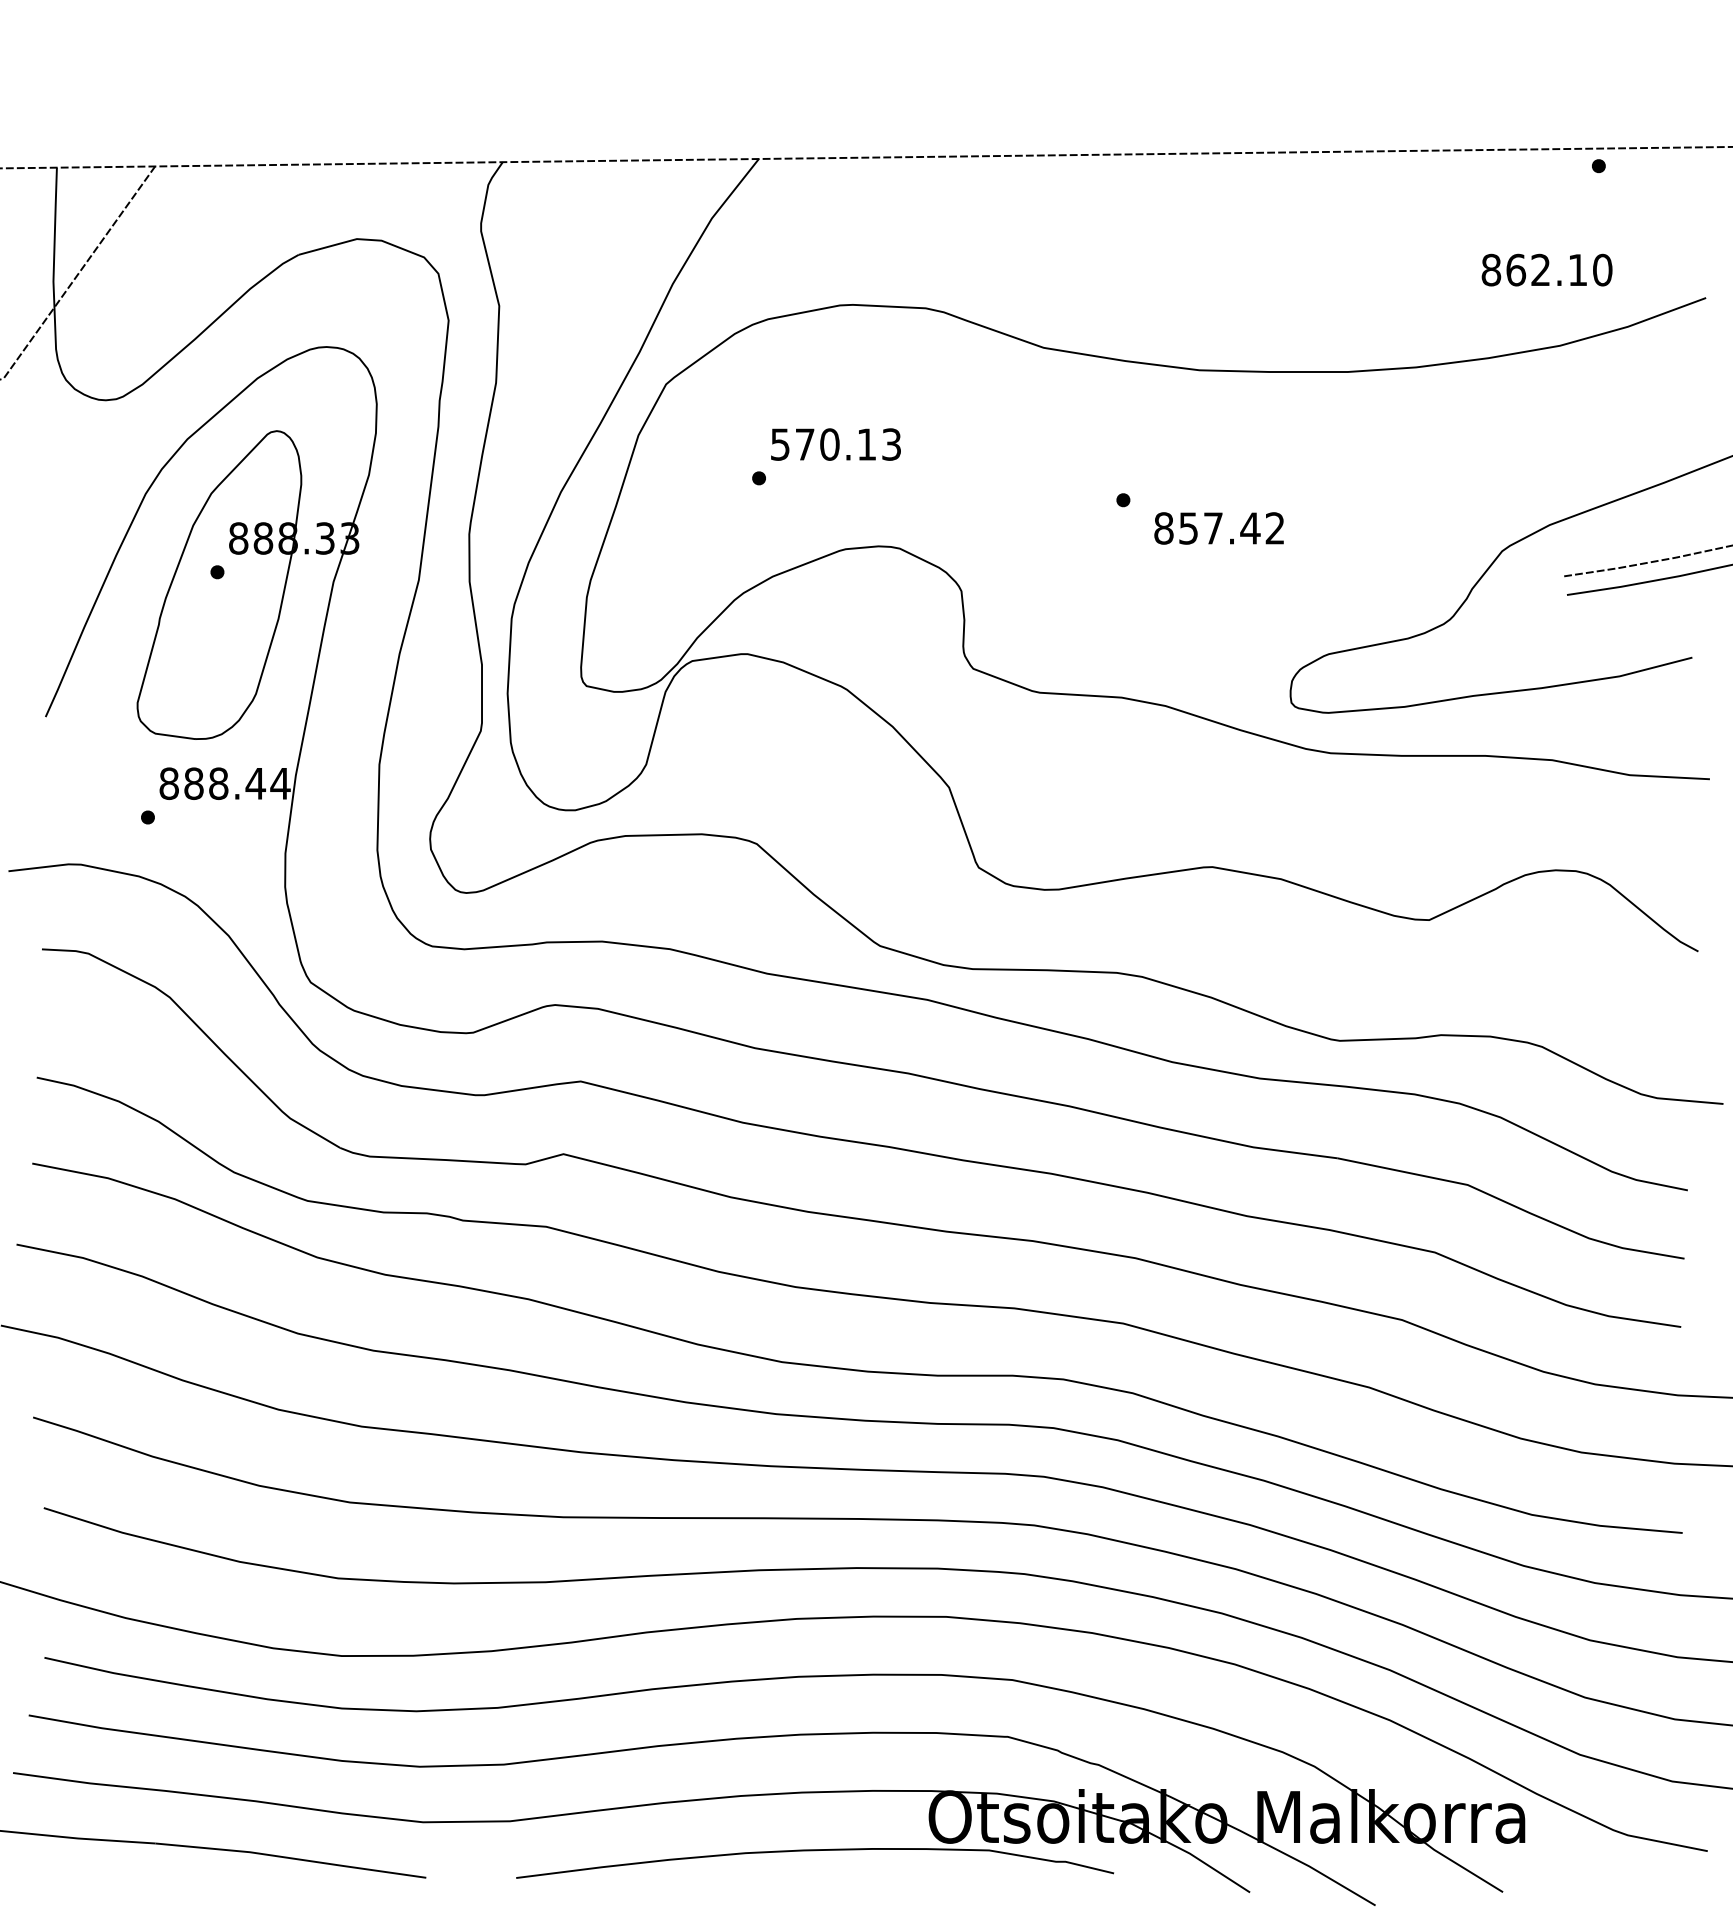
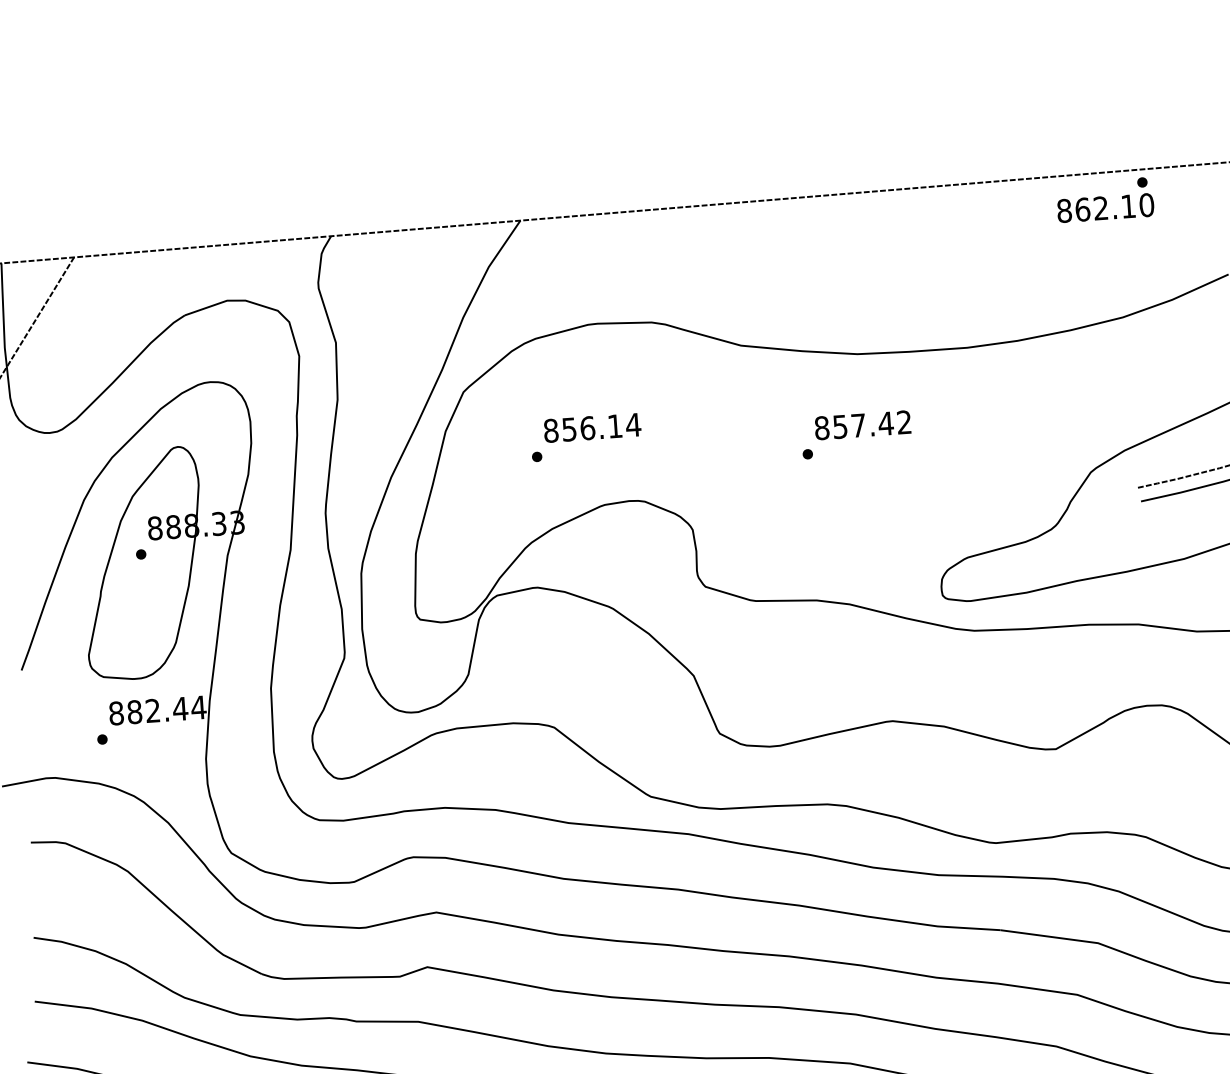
text: (1546, 269) -> (1105, 207), moved
text: (835, 444) -> (591, 427), 570.13 -> 856.14
text: (1218, 528) -> (862, 425), moved
text: (218, 783) -> (152, 710), 888.44 -> 882.44

